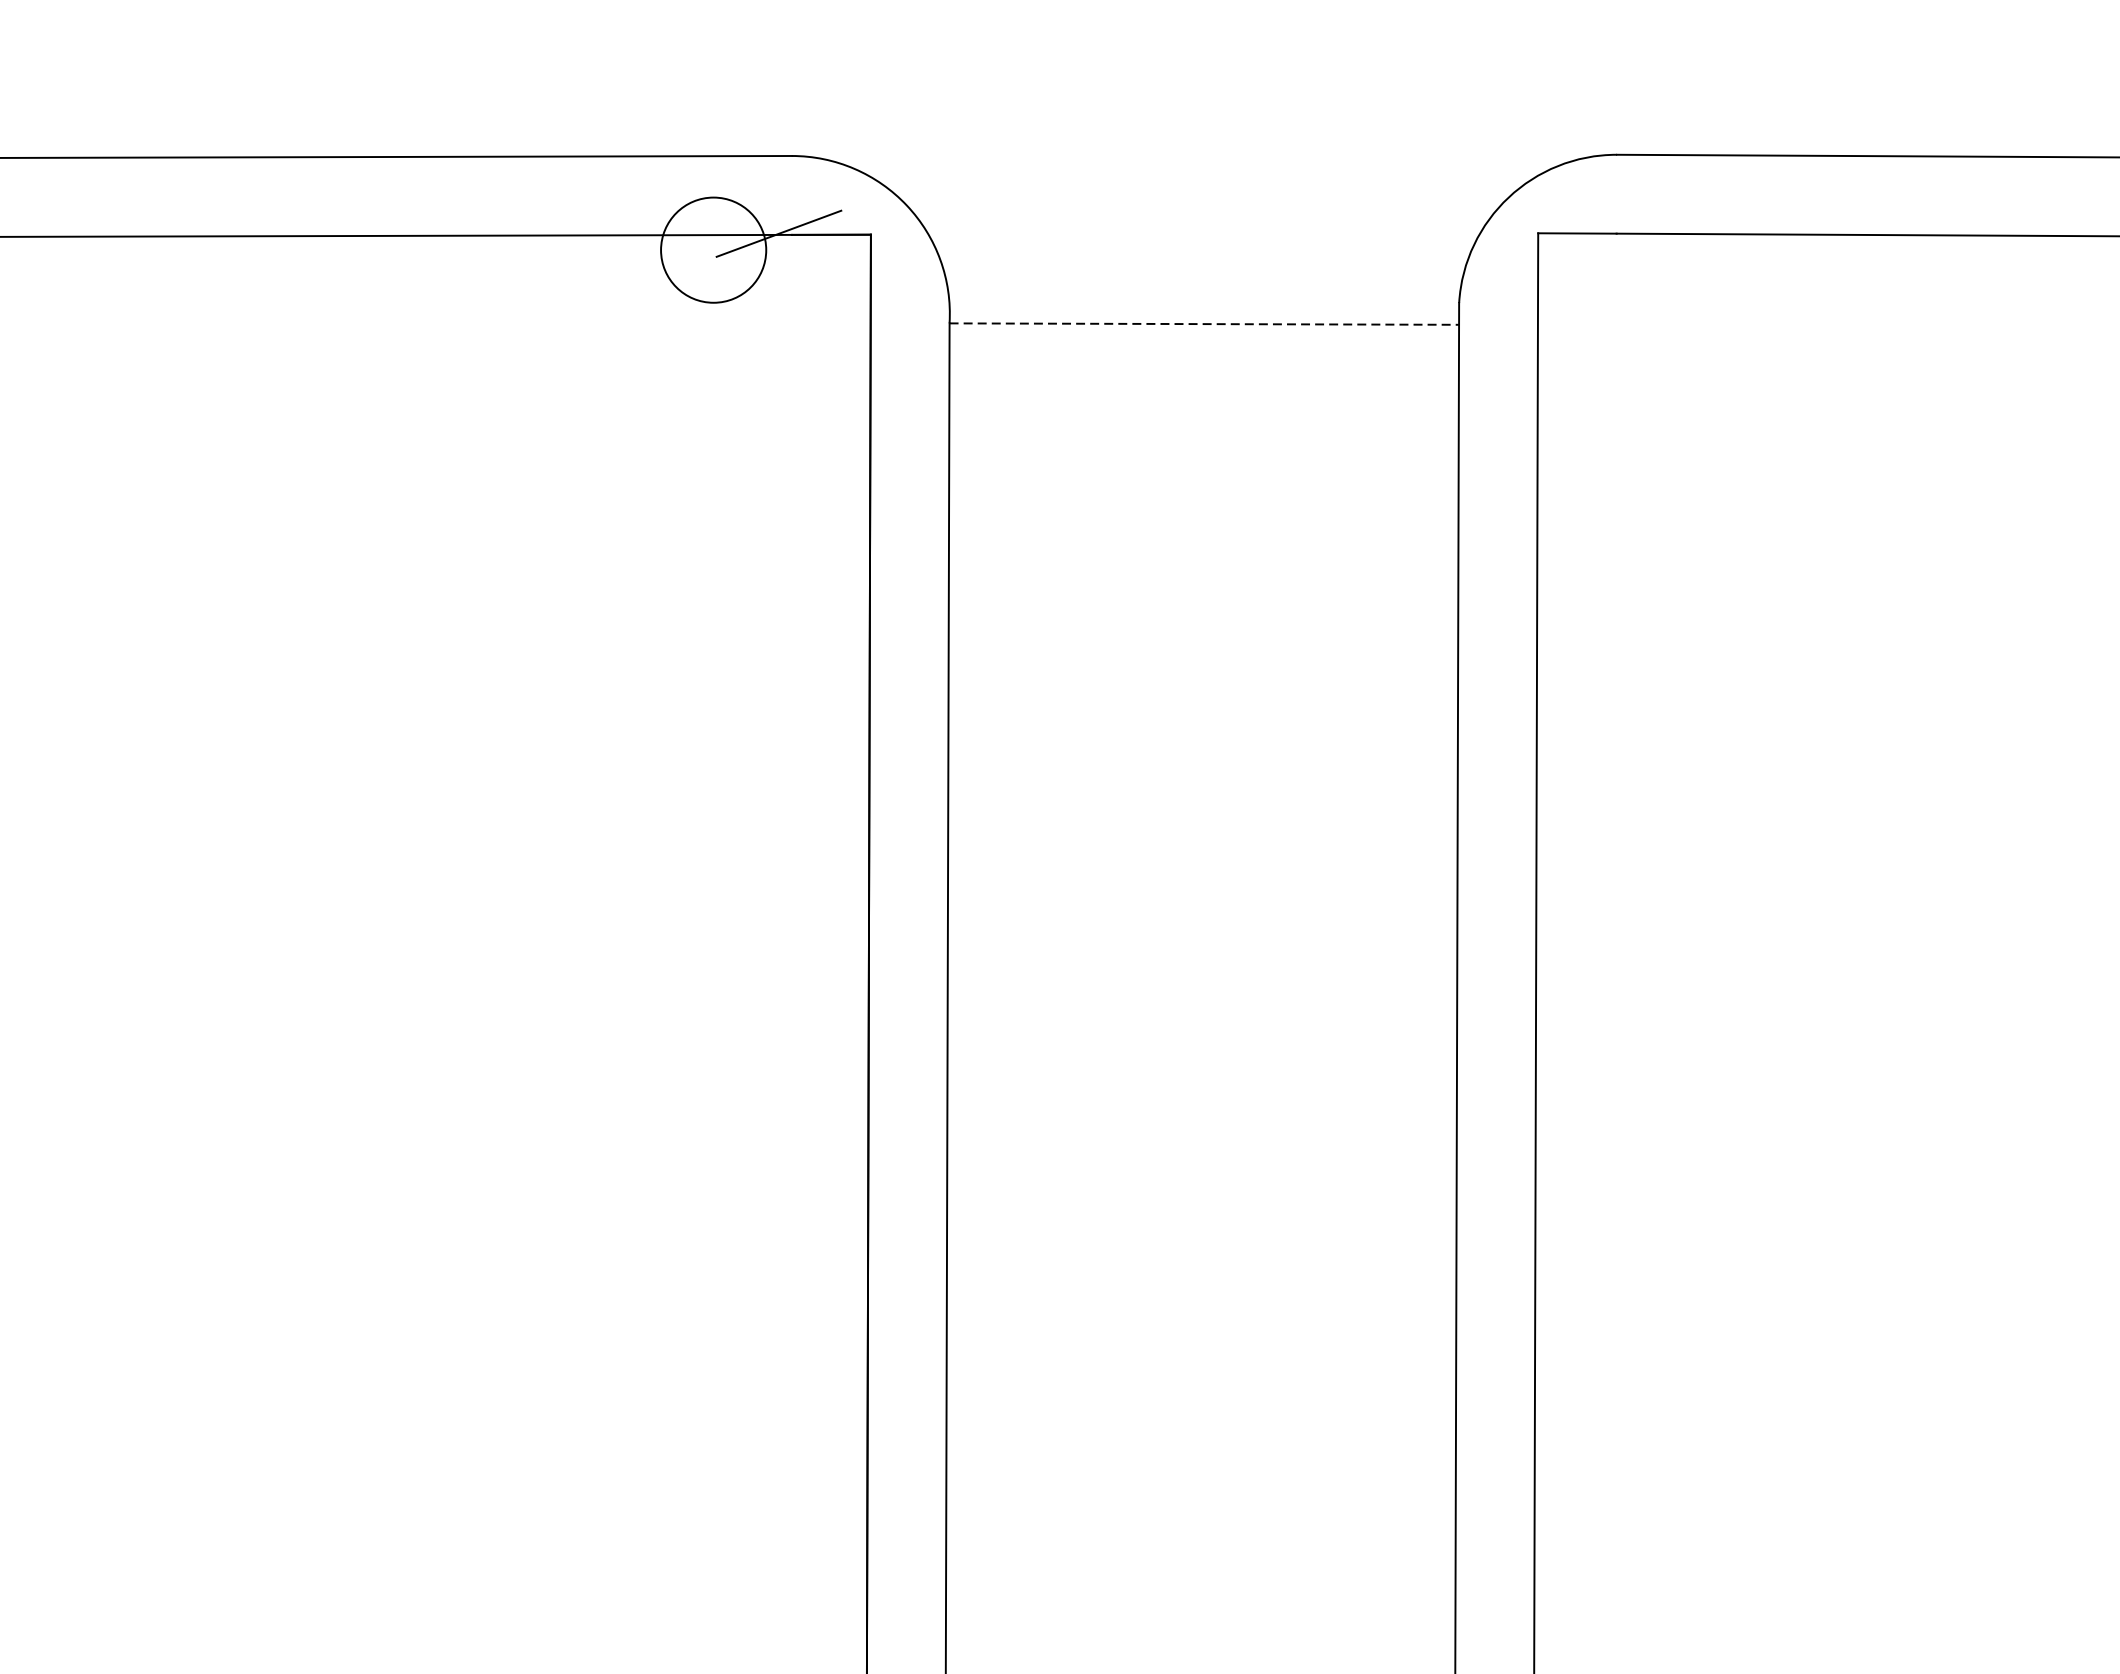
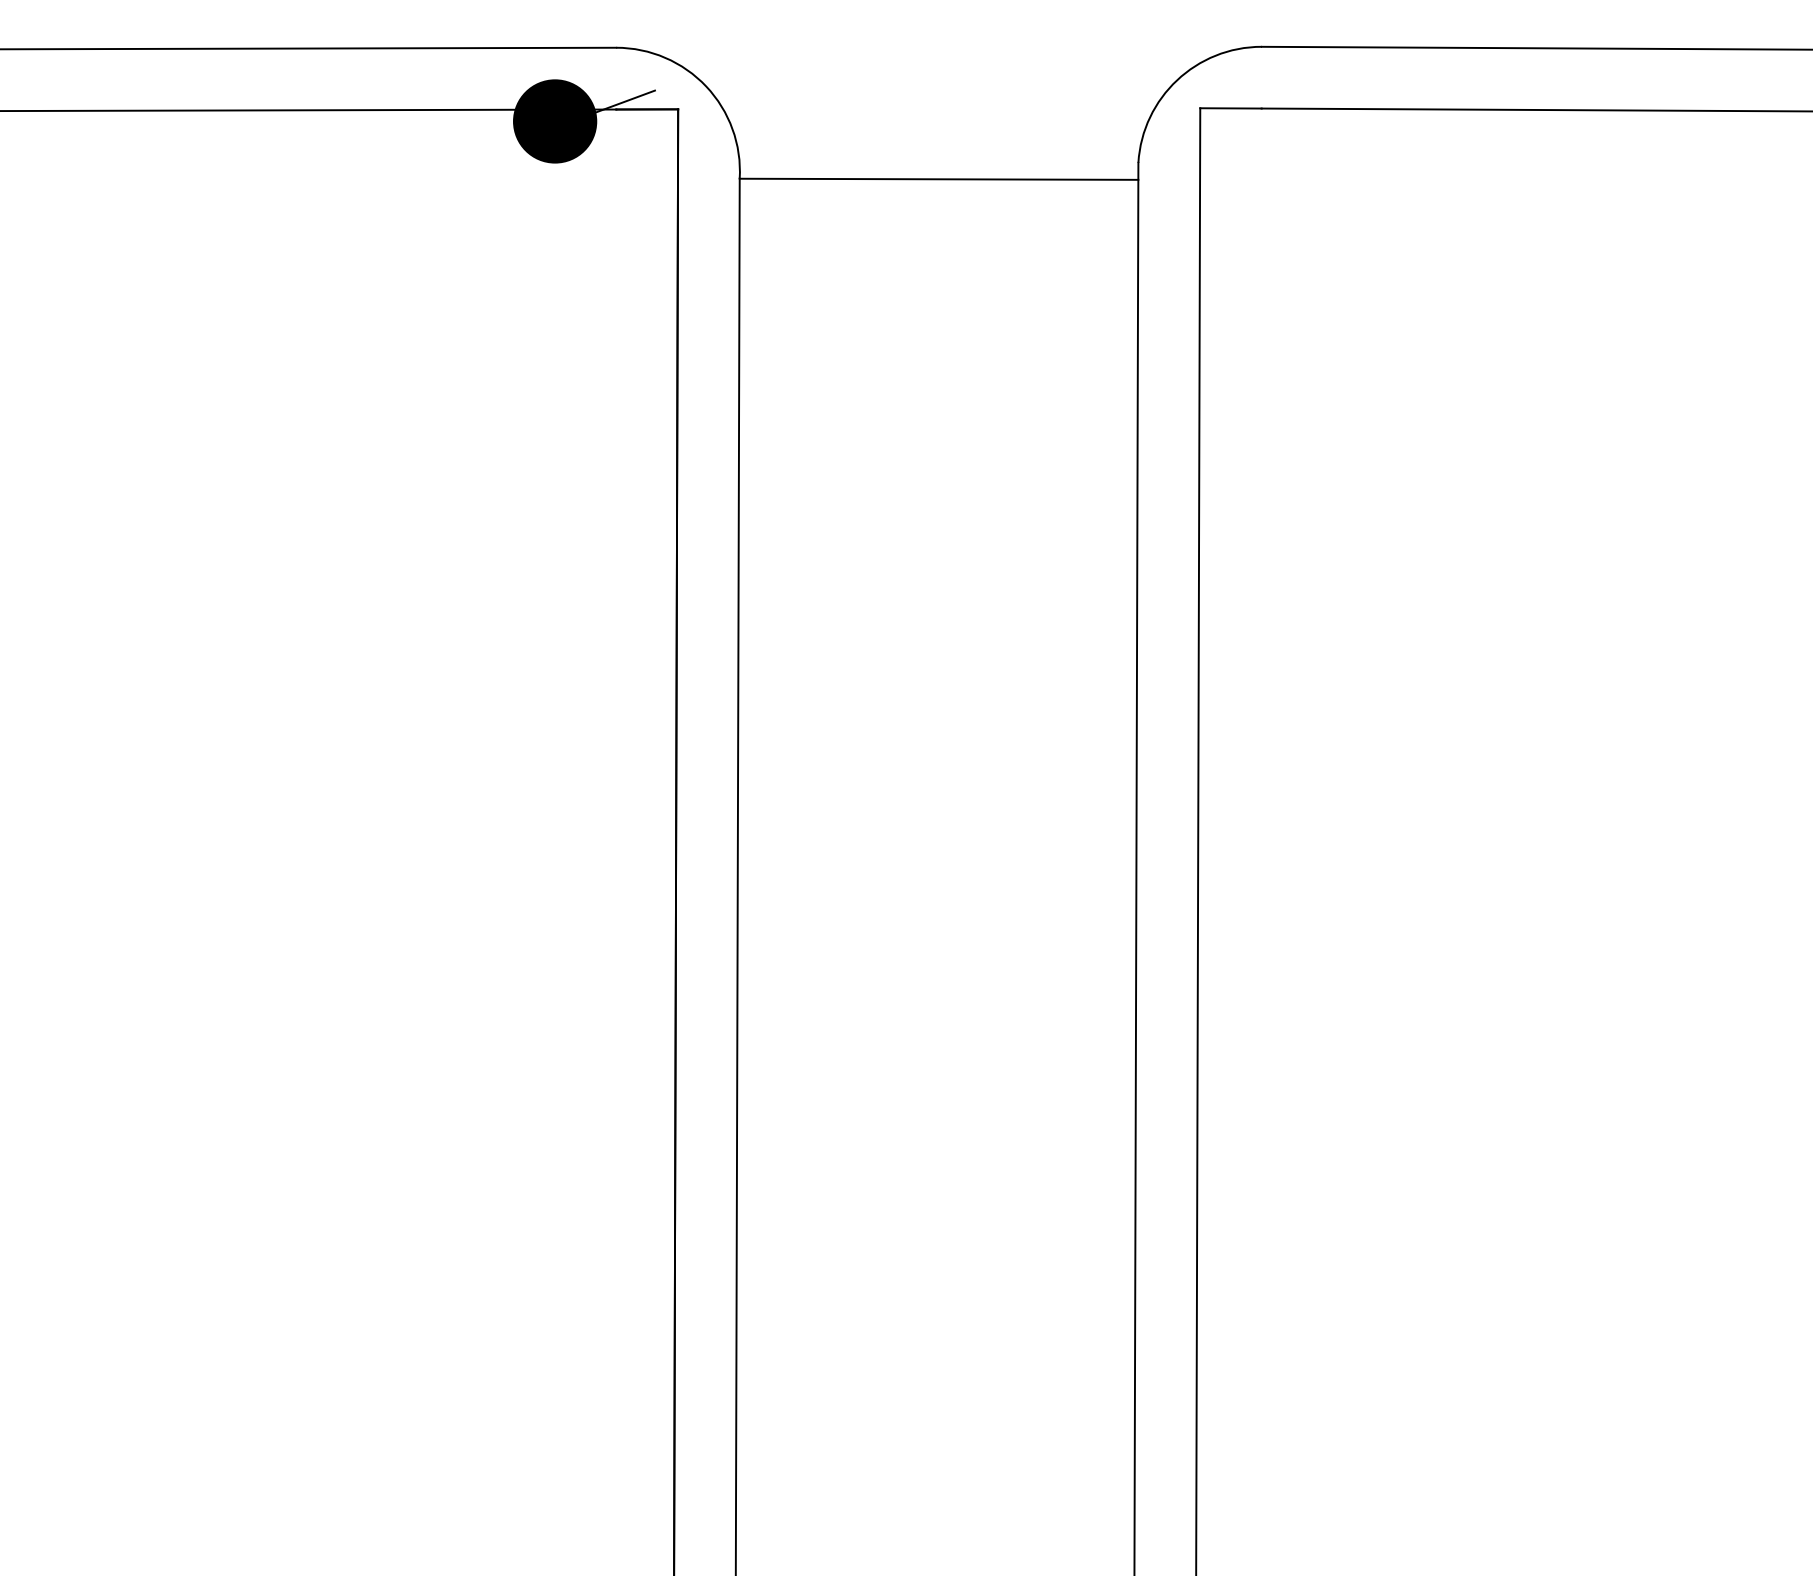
fill: (712, 250) -> (554, 121), added
line: (1204, 324) -> (939, 179), dashed -> solid

